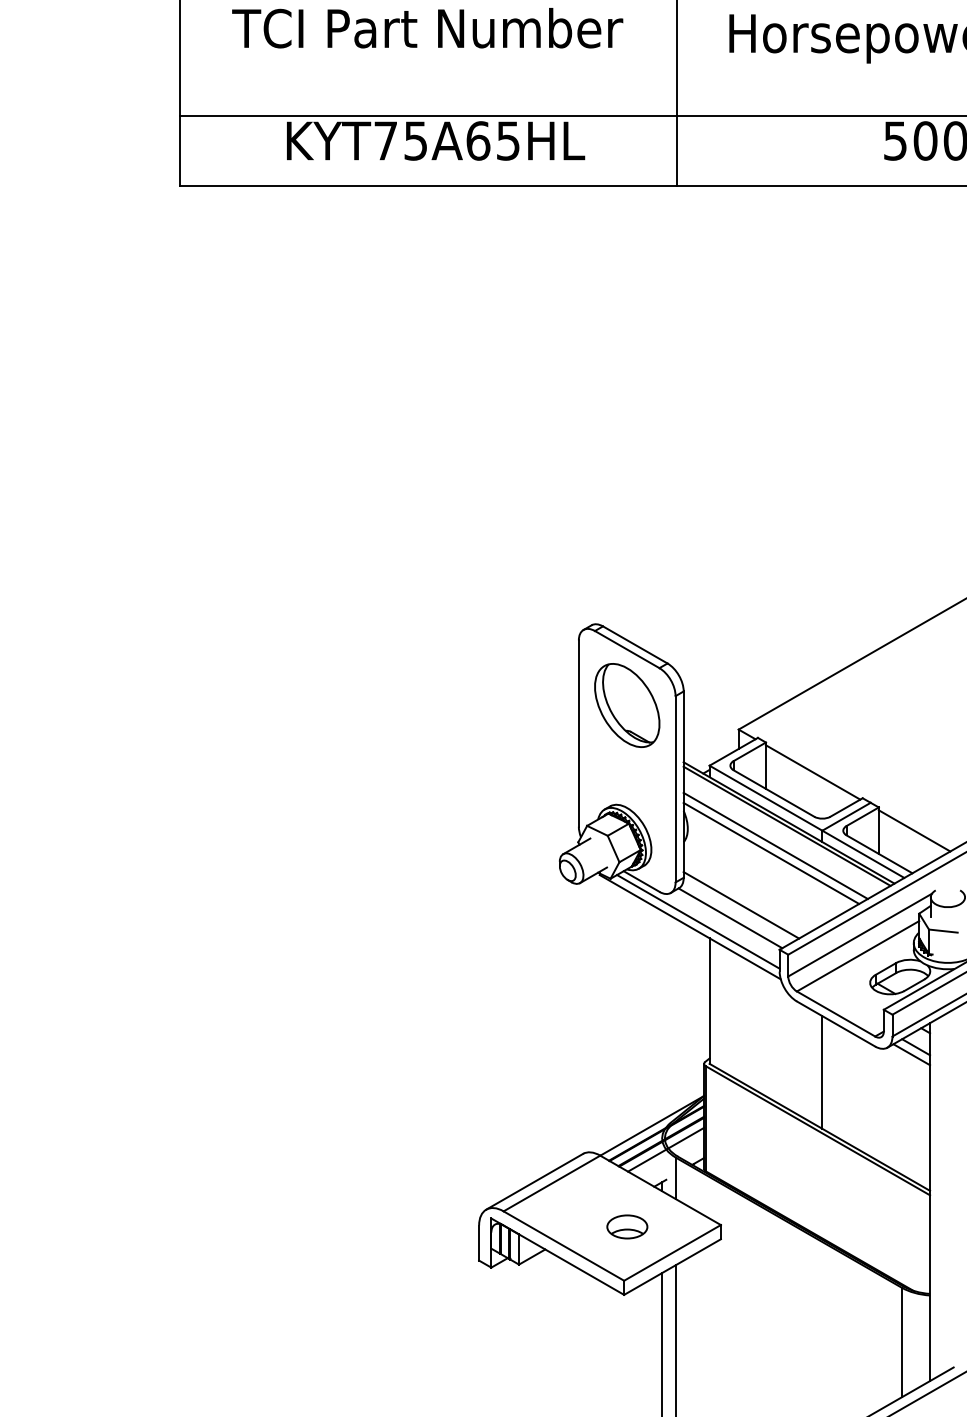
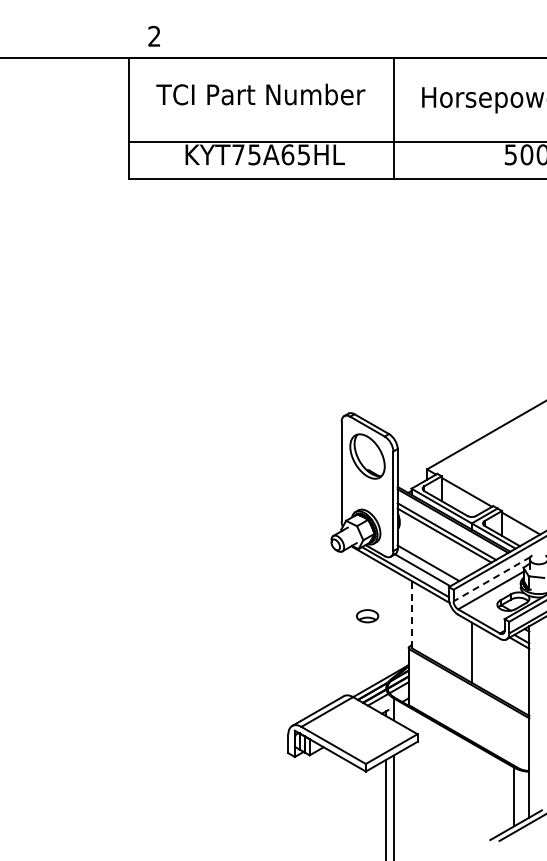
line: (859, 935) -> (491, 579), solid -> dashed
line: (709, 1001) -> (411, 614), solid -> dashed
part: (627, 1227) -> (367, 616), moved

